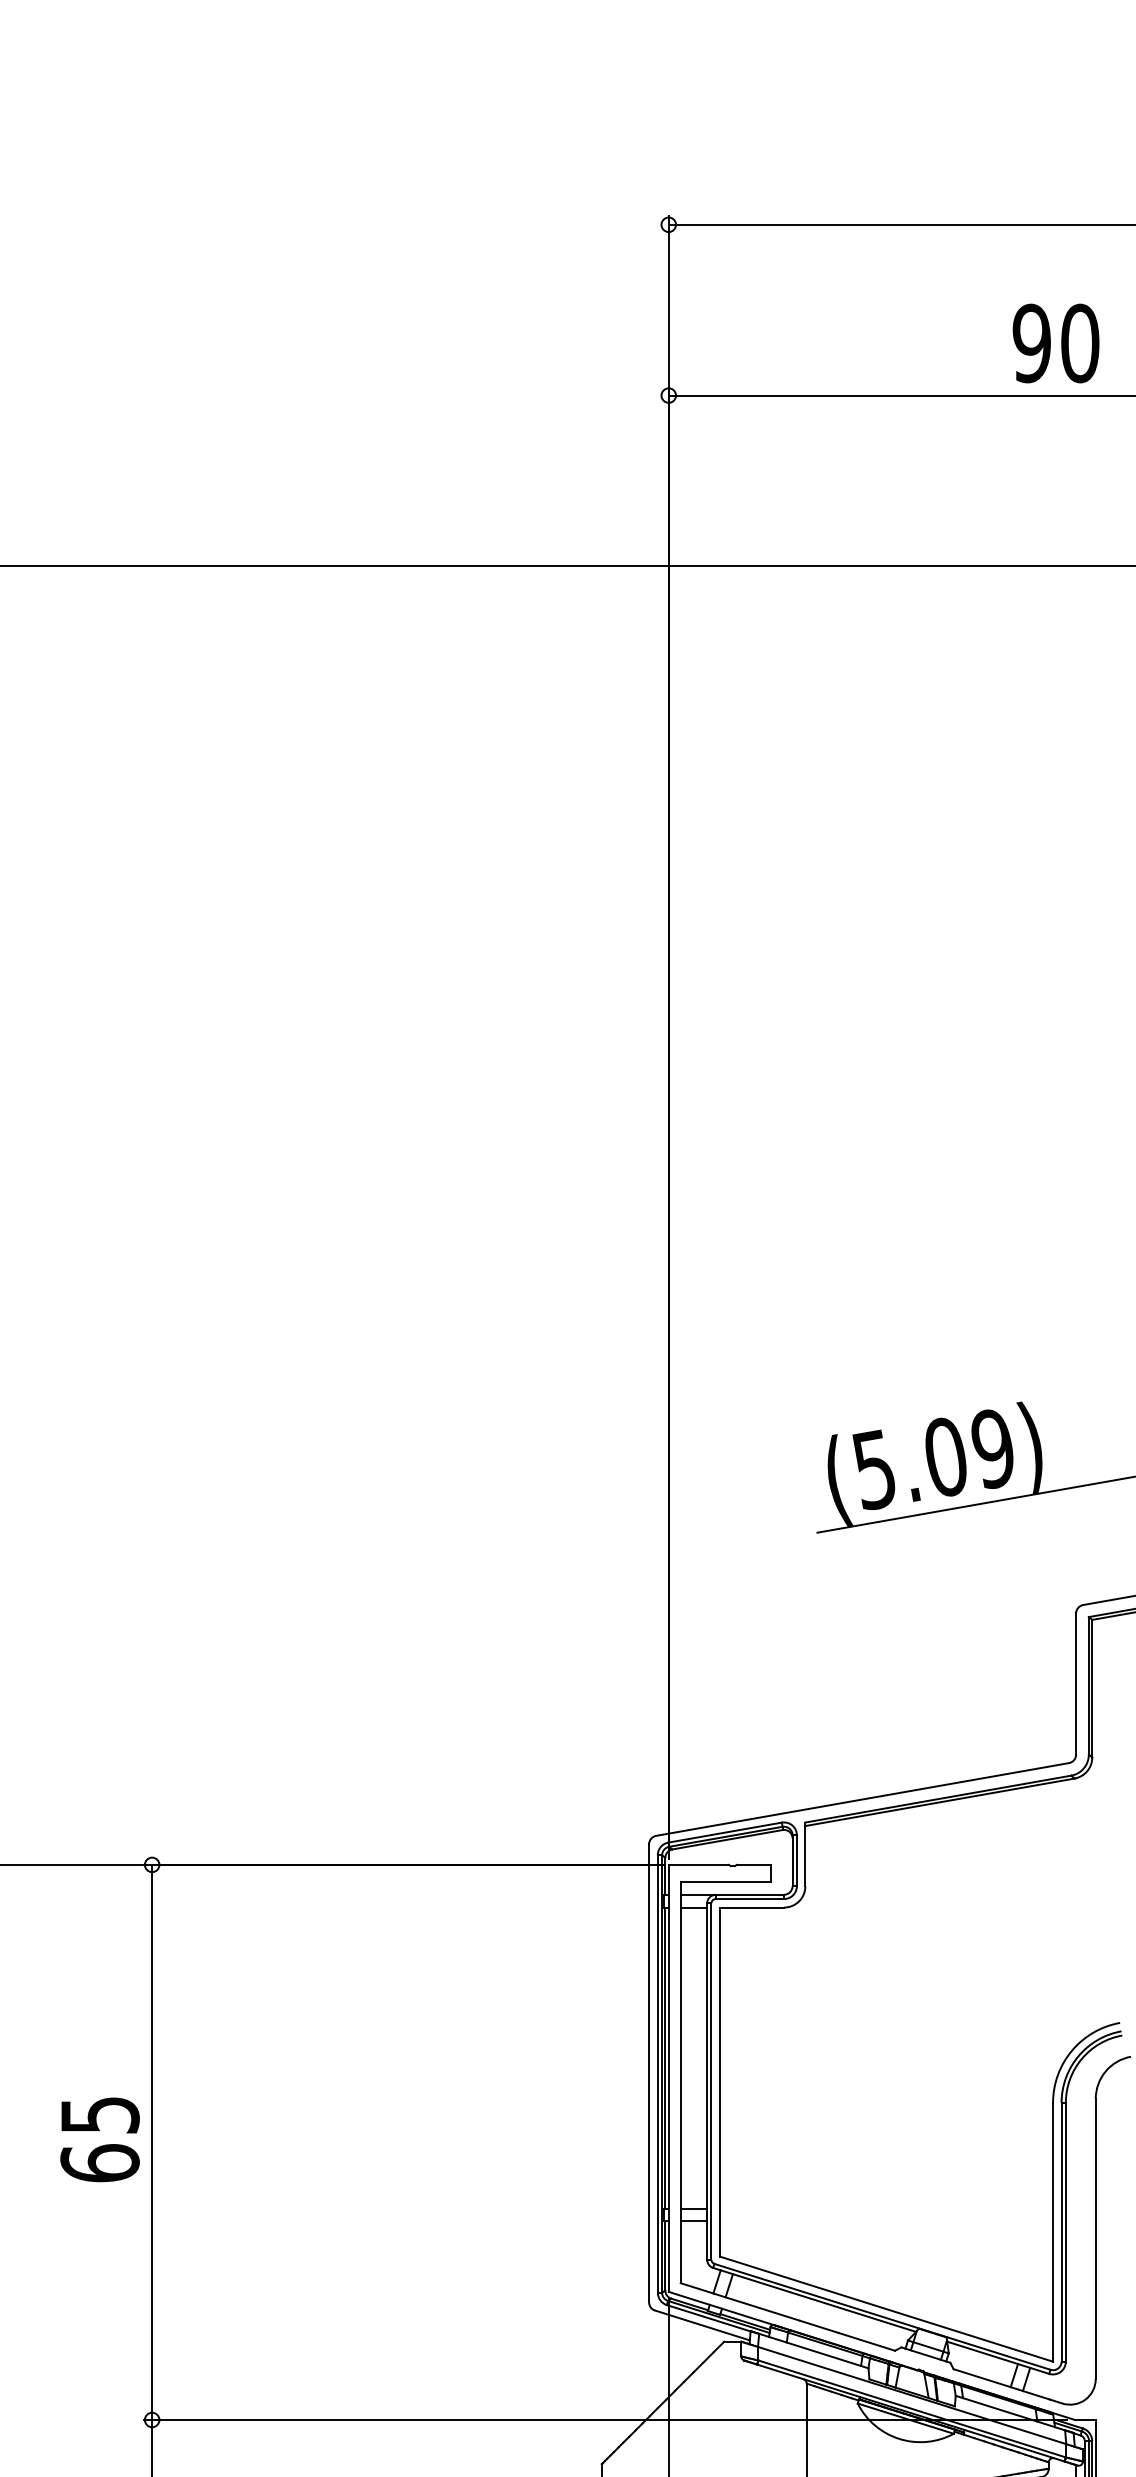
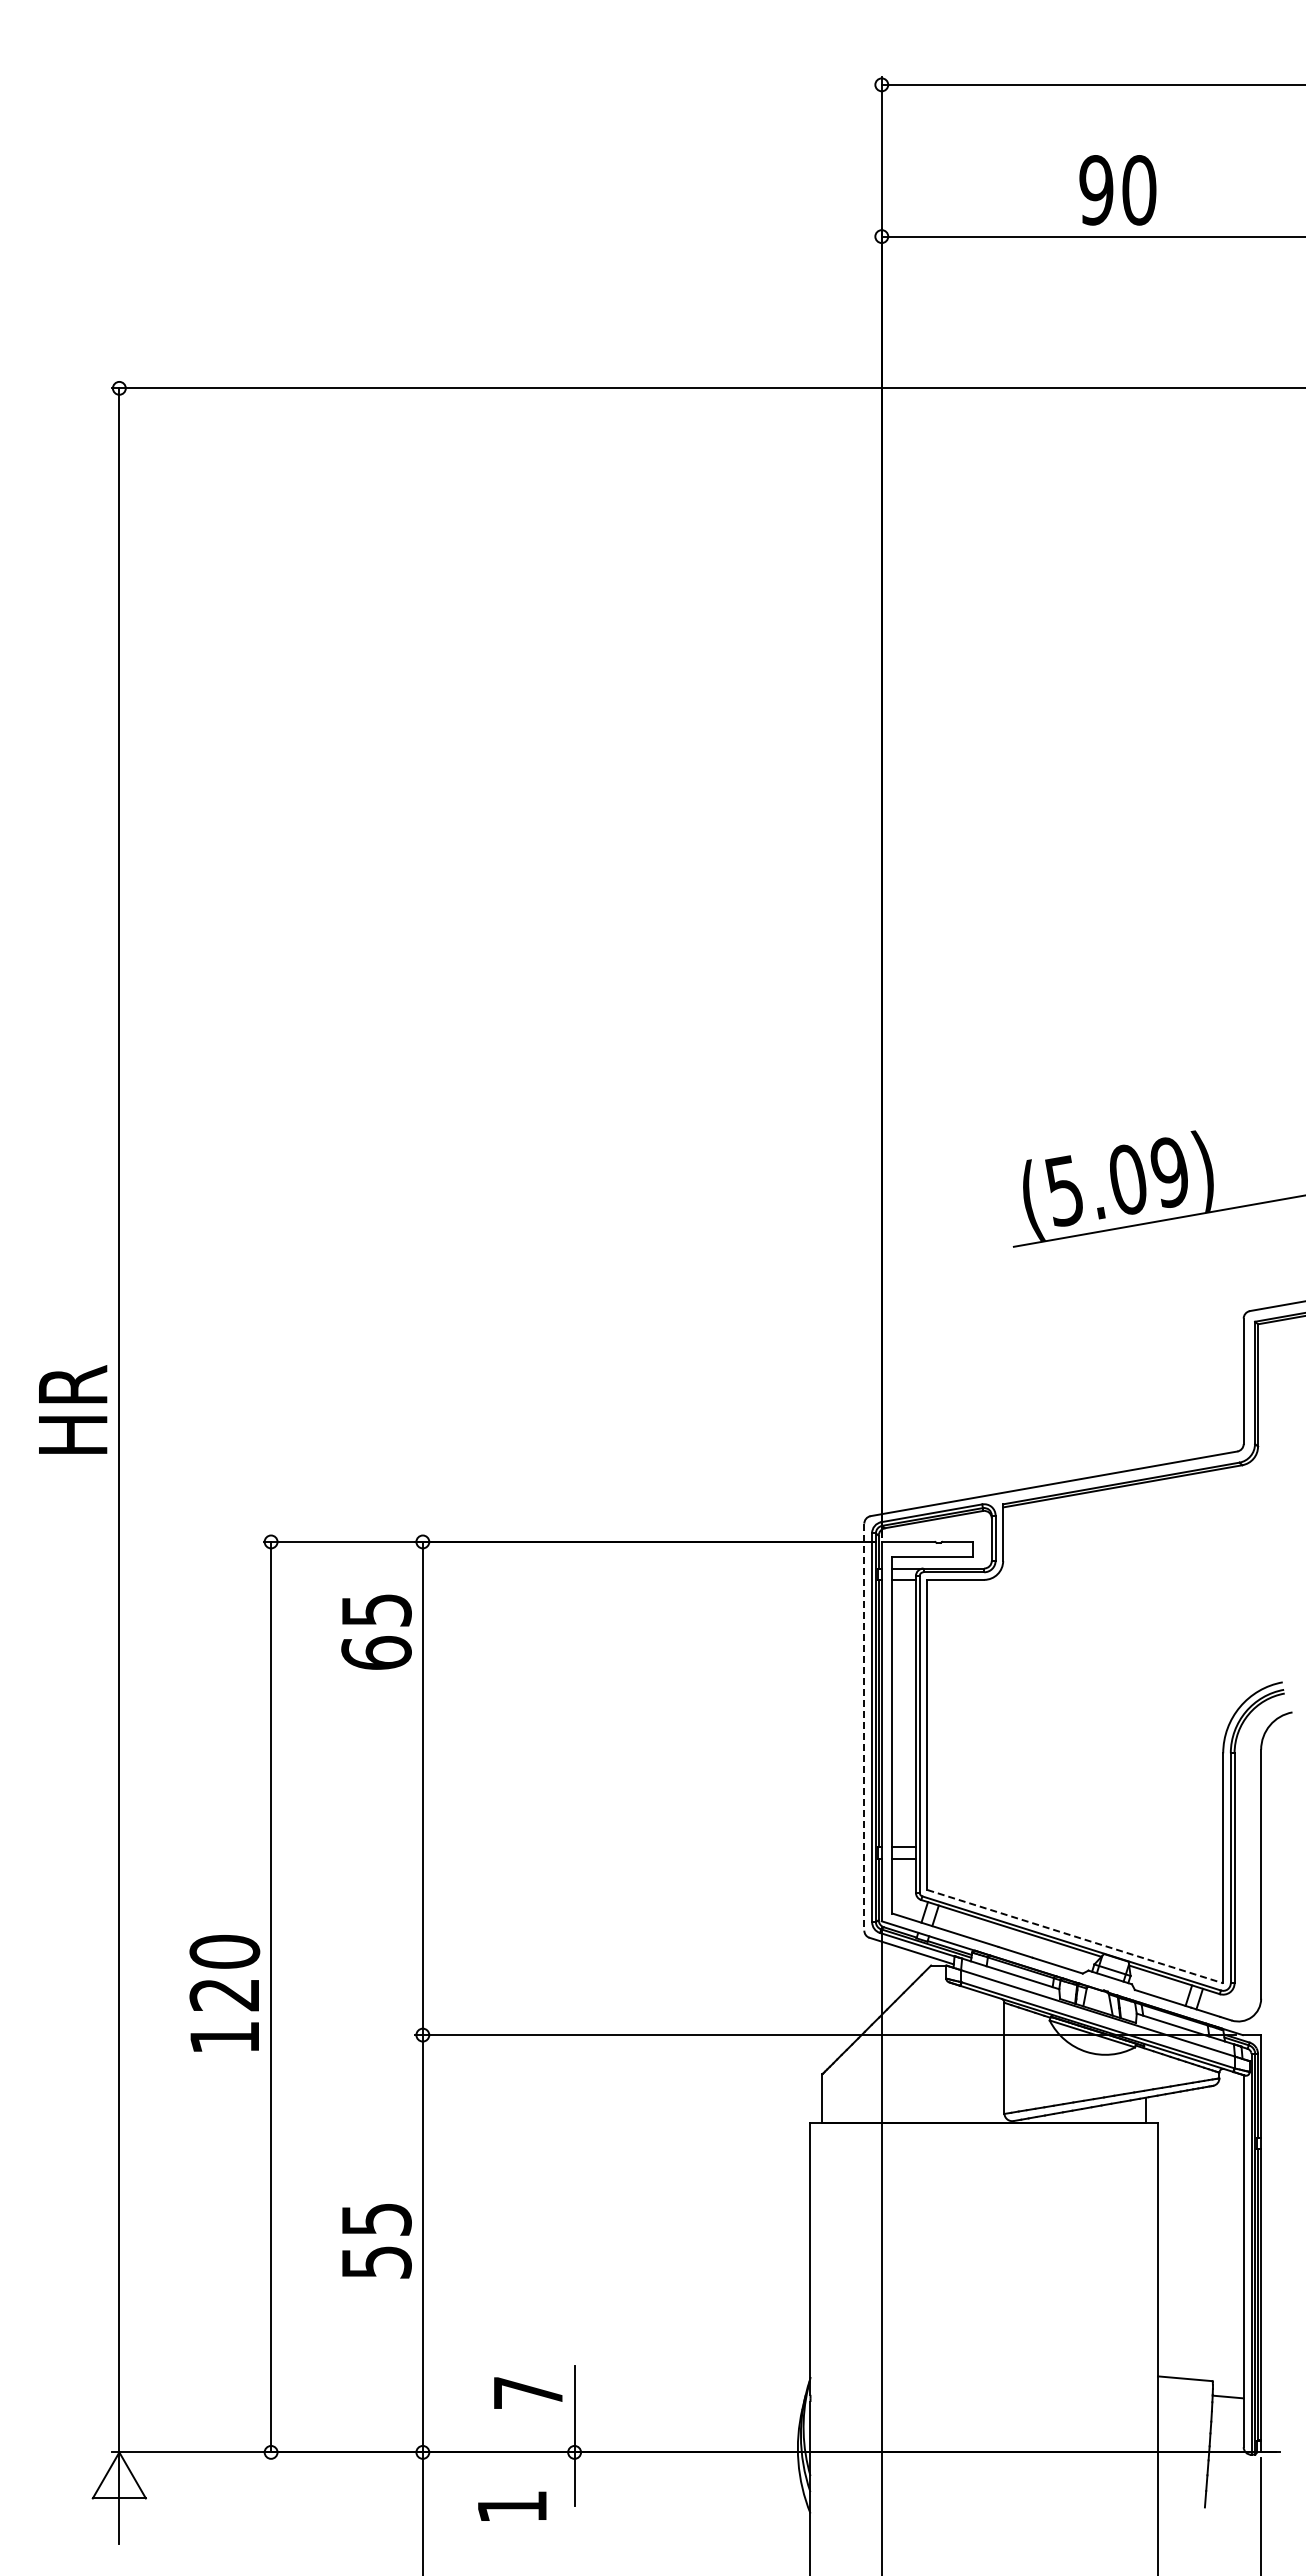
text: (1055, 343) -> (1117, 190), moved
line: (649, 2073) -> (864, 1727), solid -> dashed
text: (99, 2139) -> (376, 1631), moved
line: (886, 2309) -> (1075, 1936), solid -> dashed

